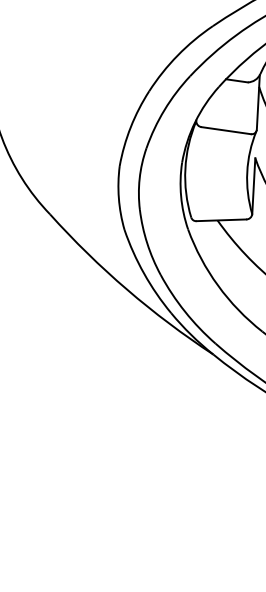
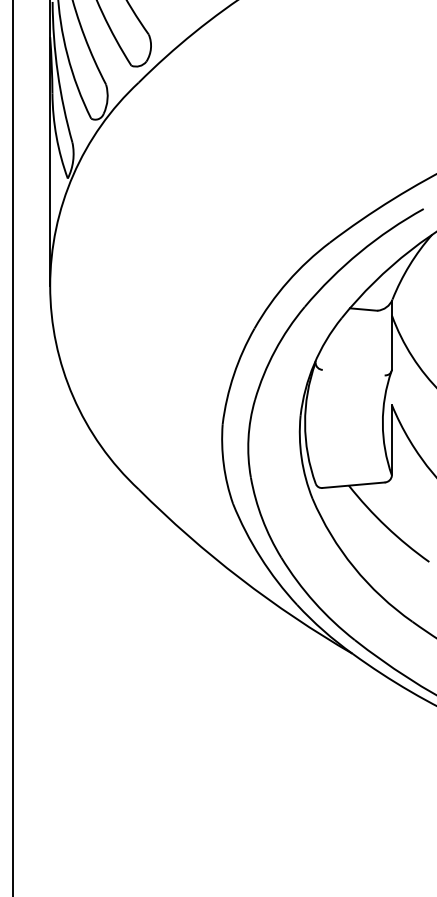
line: (226, 130) -> (353, 372), removed

